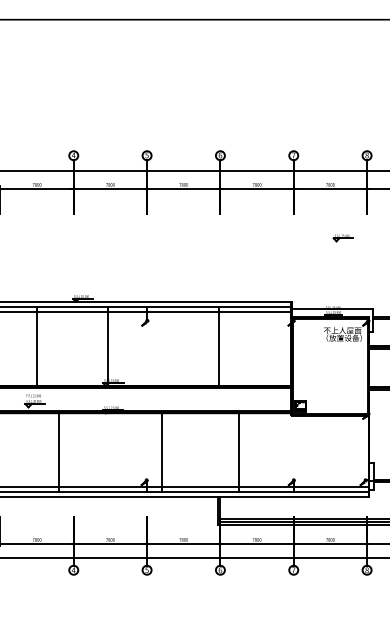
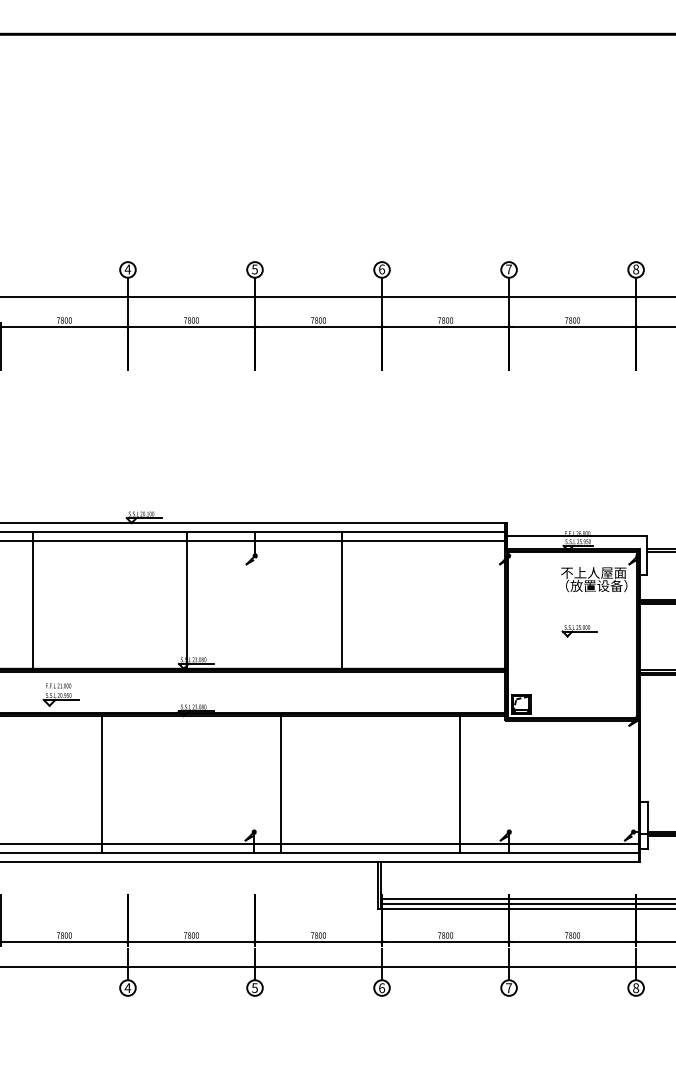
part: (342, 238) -> (577, 631), moved
line: (36, 346) -> (32, 600), moved
line: (219, 346) -> (342, 600), moved
line: (238, 452) -> (460, 784), moved

